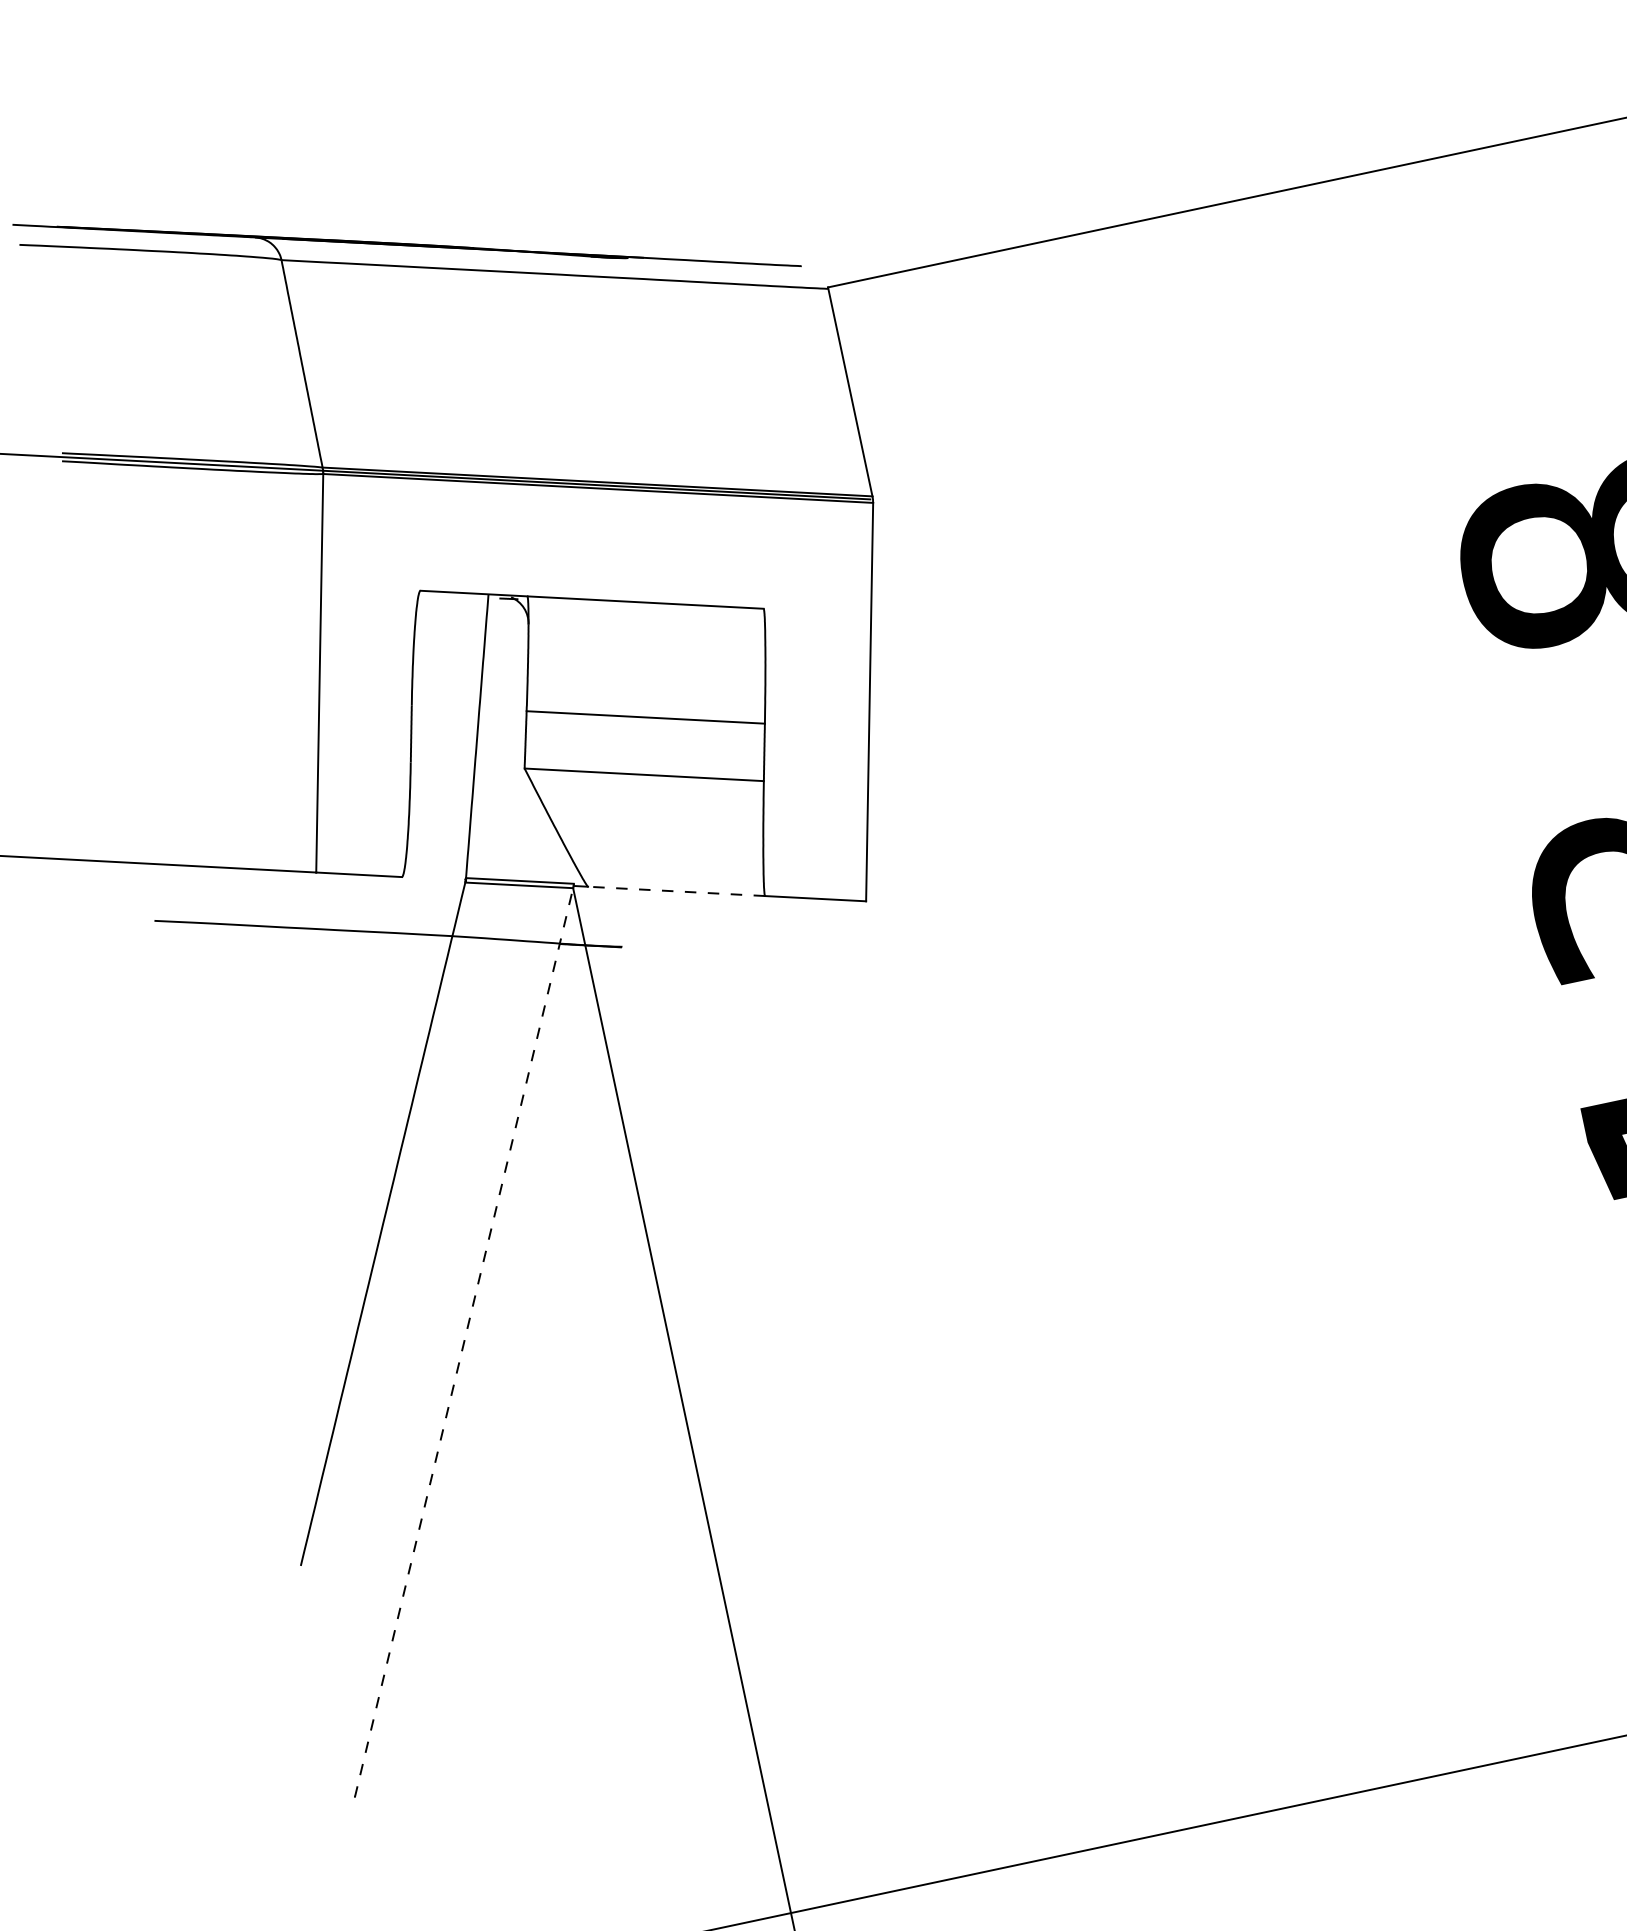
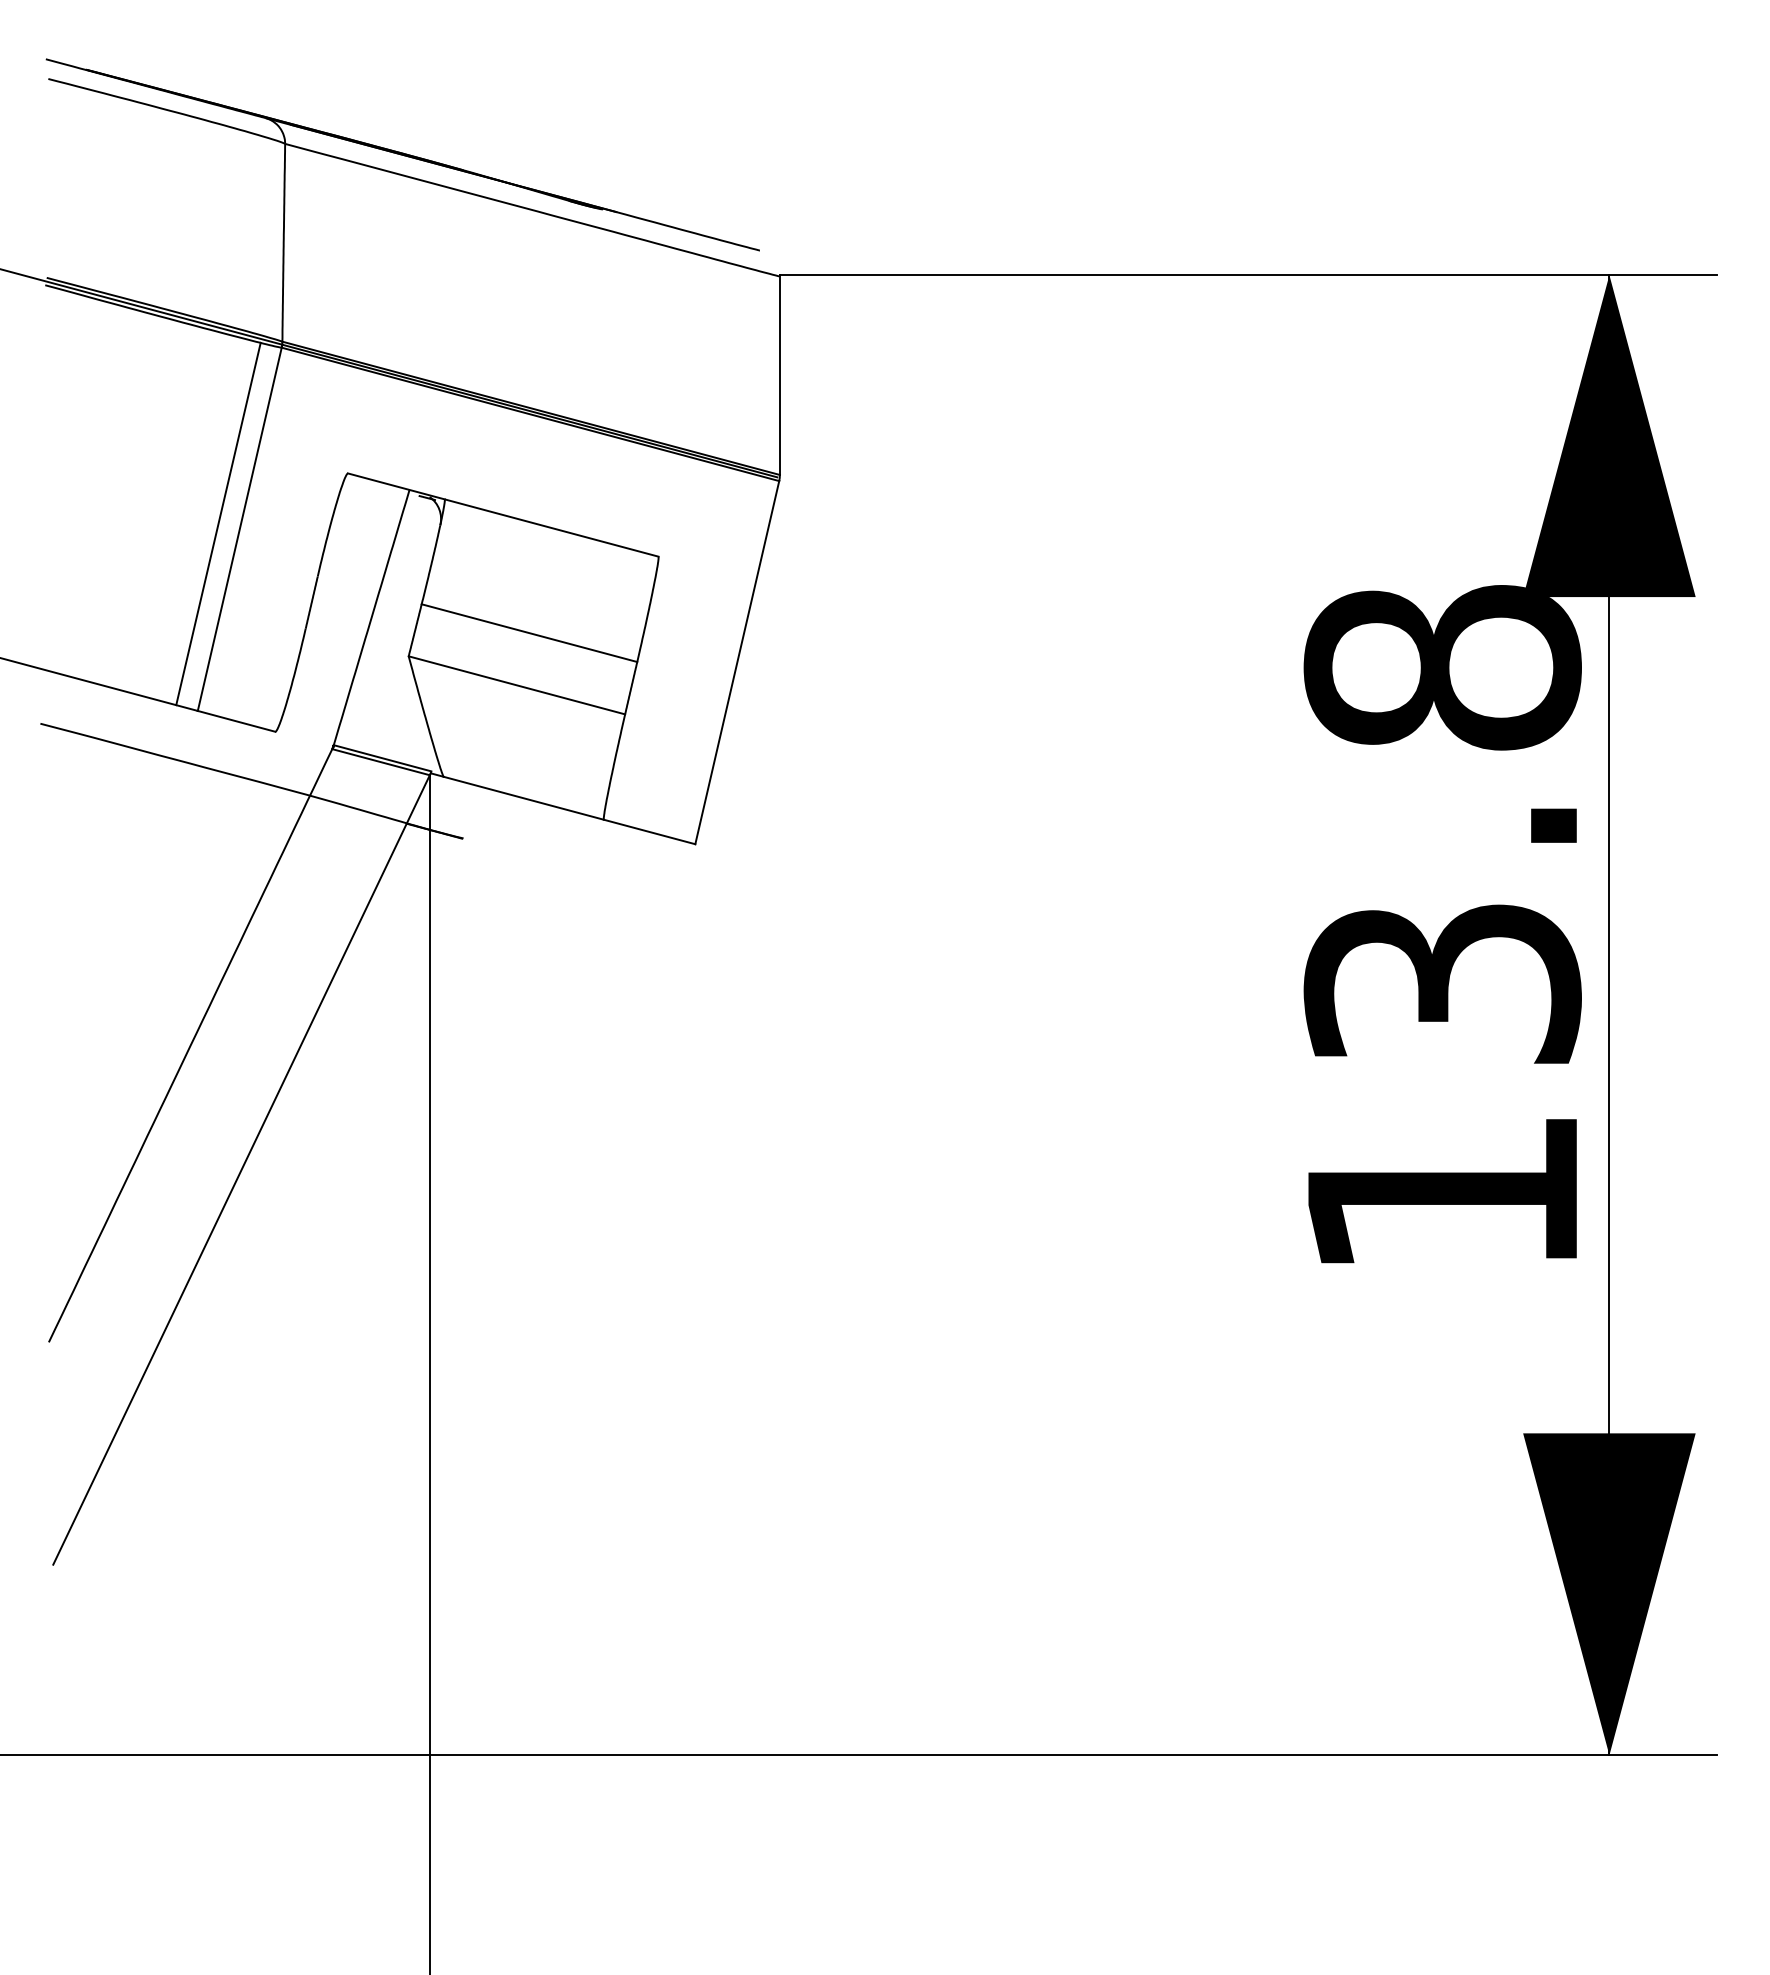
line: (296, 671) -> (218, 523), added
line: (676, 891) -> (523, 798), dashed -> solid
line: (463, 1342) -> (241, 1169), dashed -> solid

